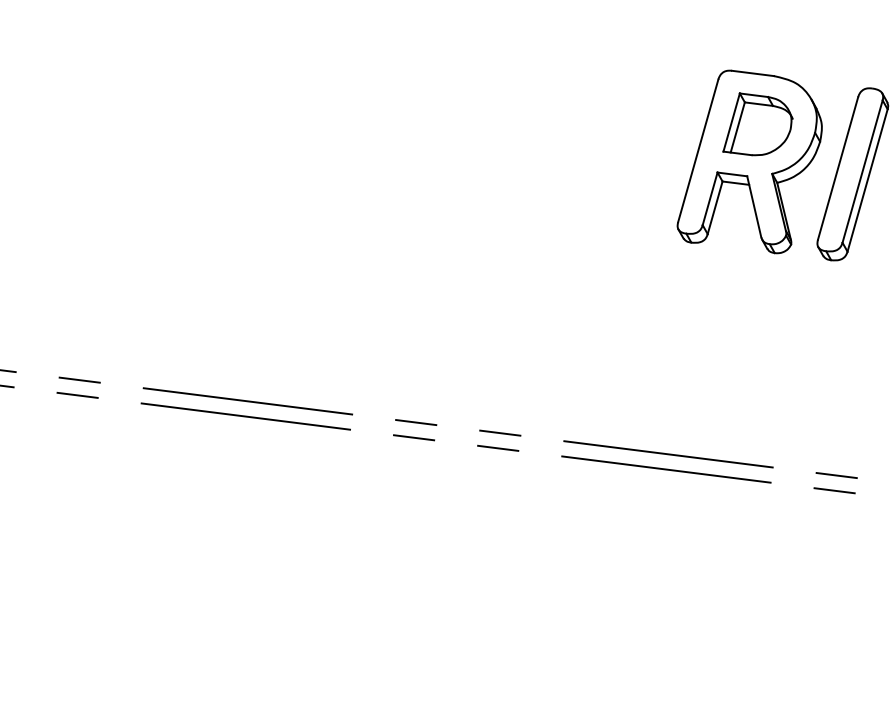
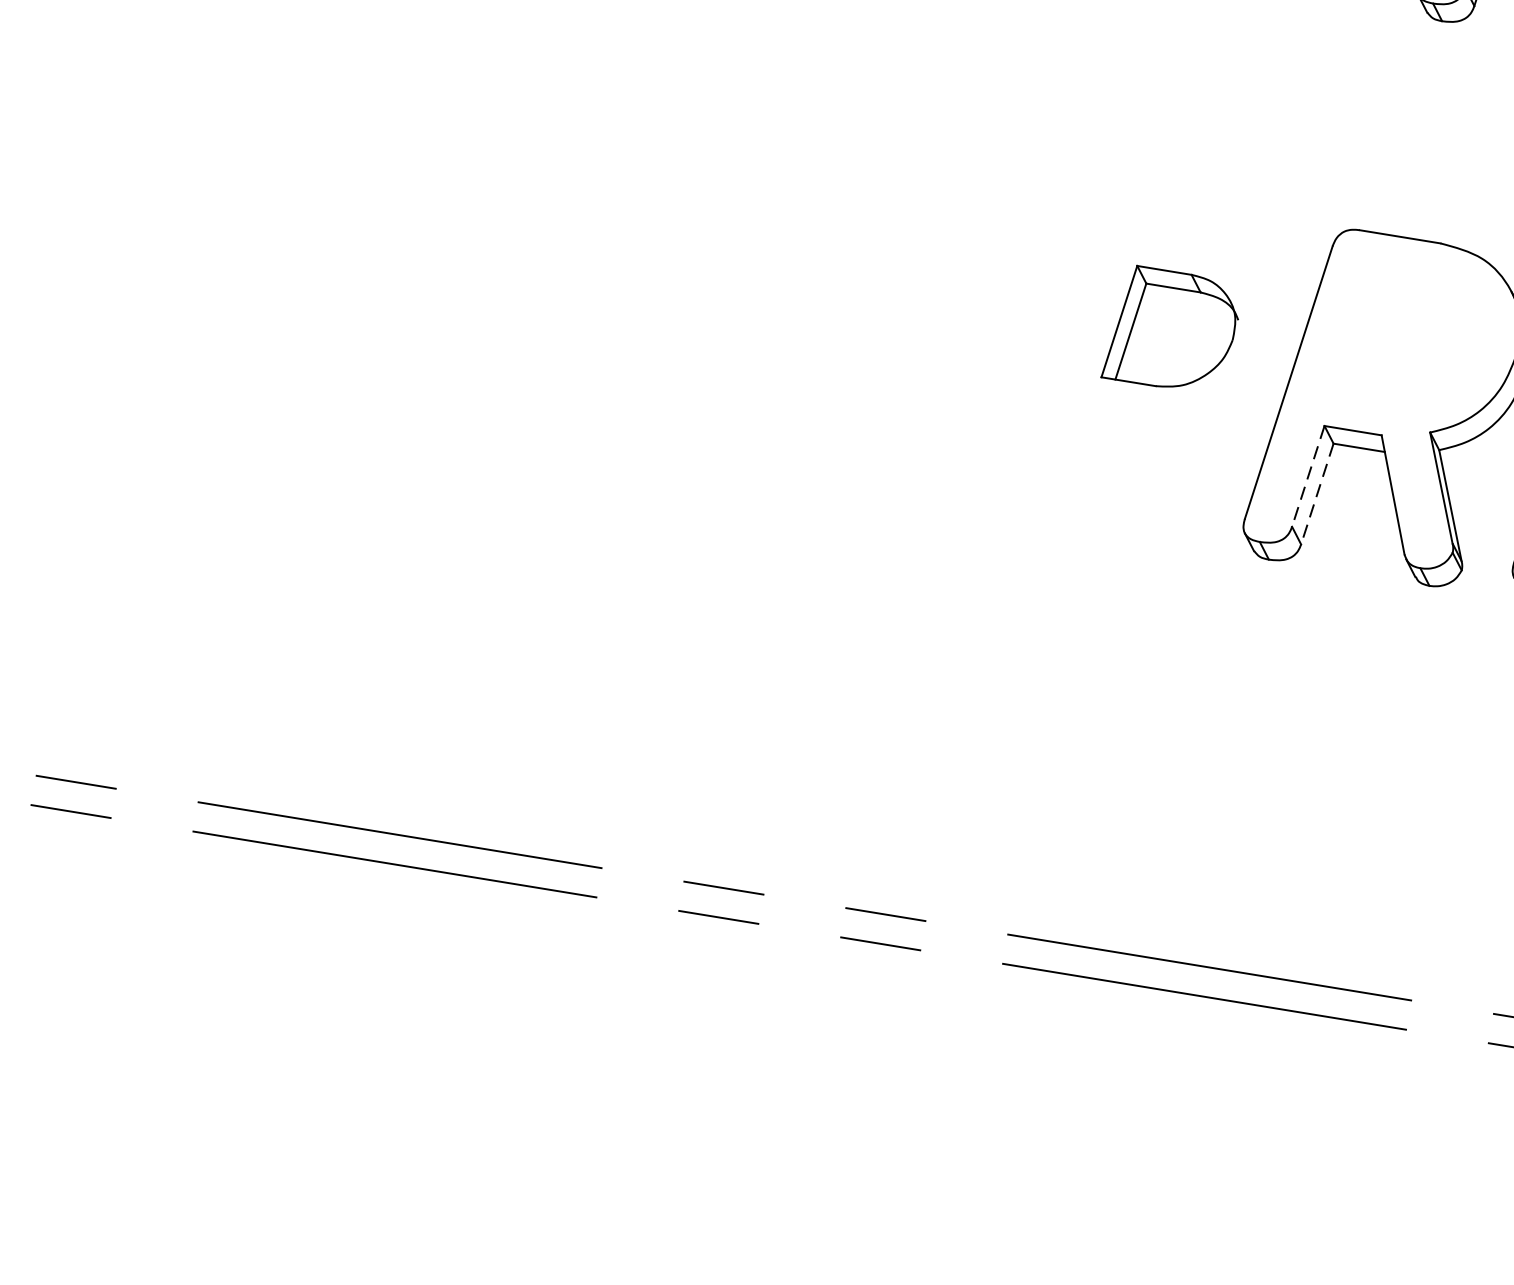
part: (757, 124) -> (1169, 327), moved
line: (710, 199) -> (1308, 477), solid -> dashed
line: (715, 208) -> (1317, 495), solid -> dashed

